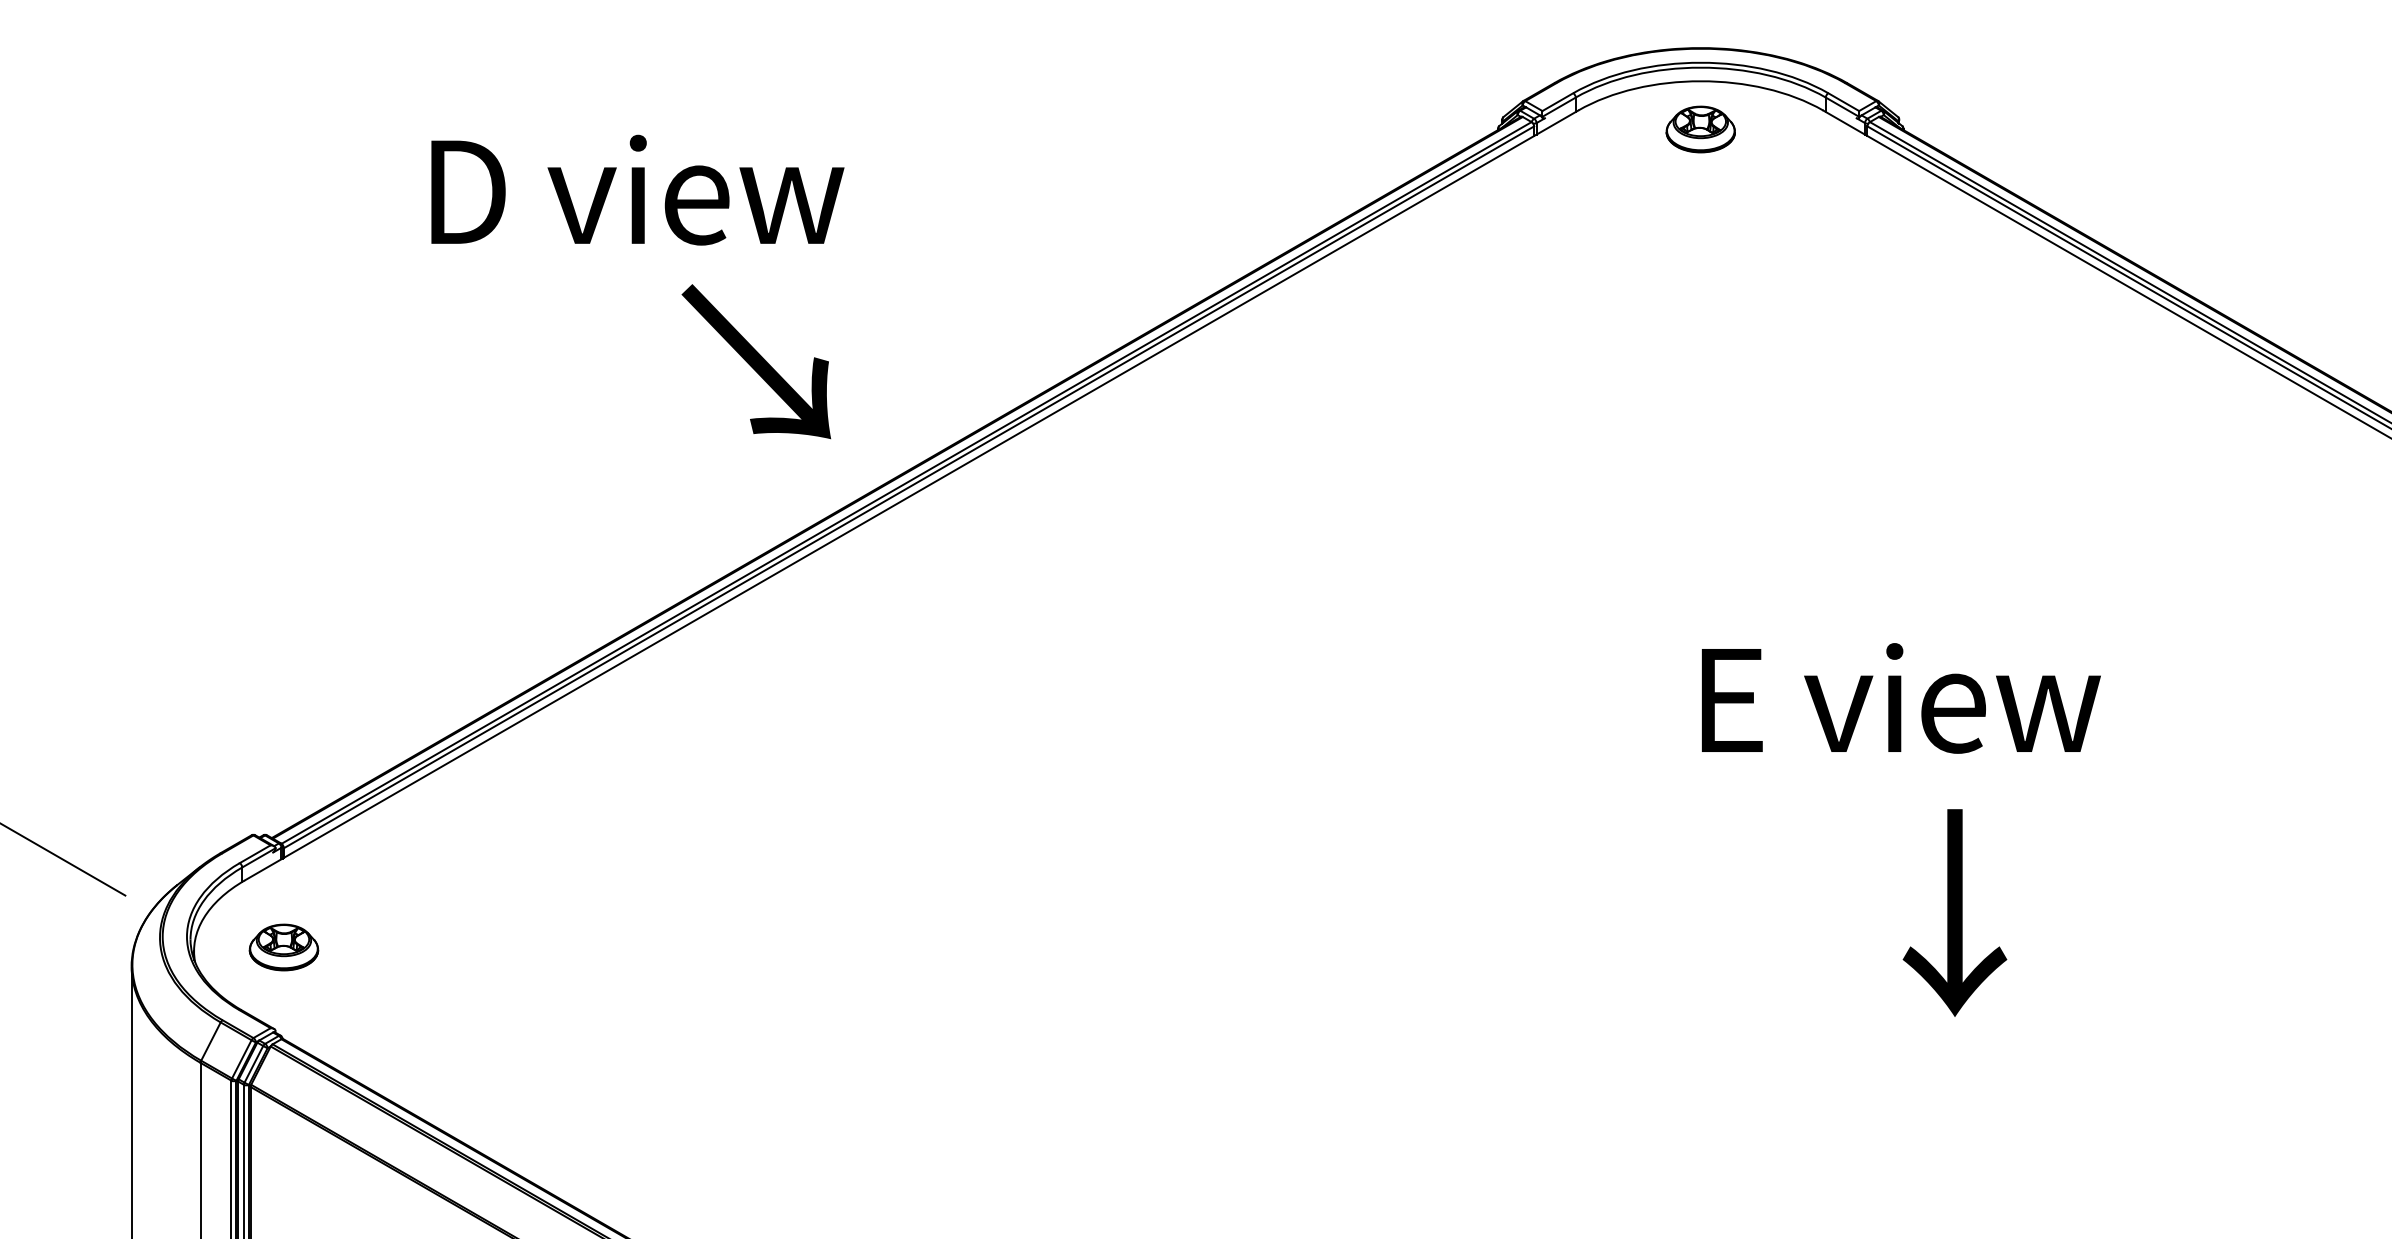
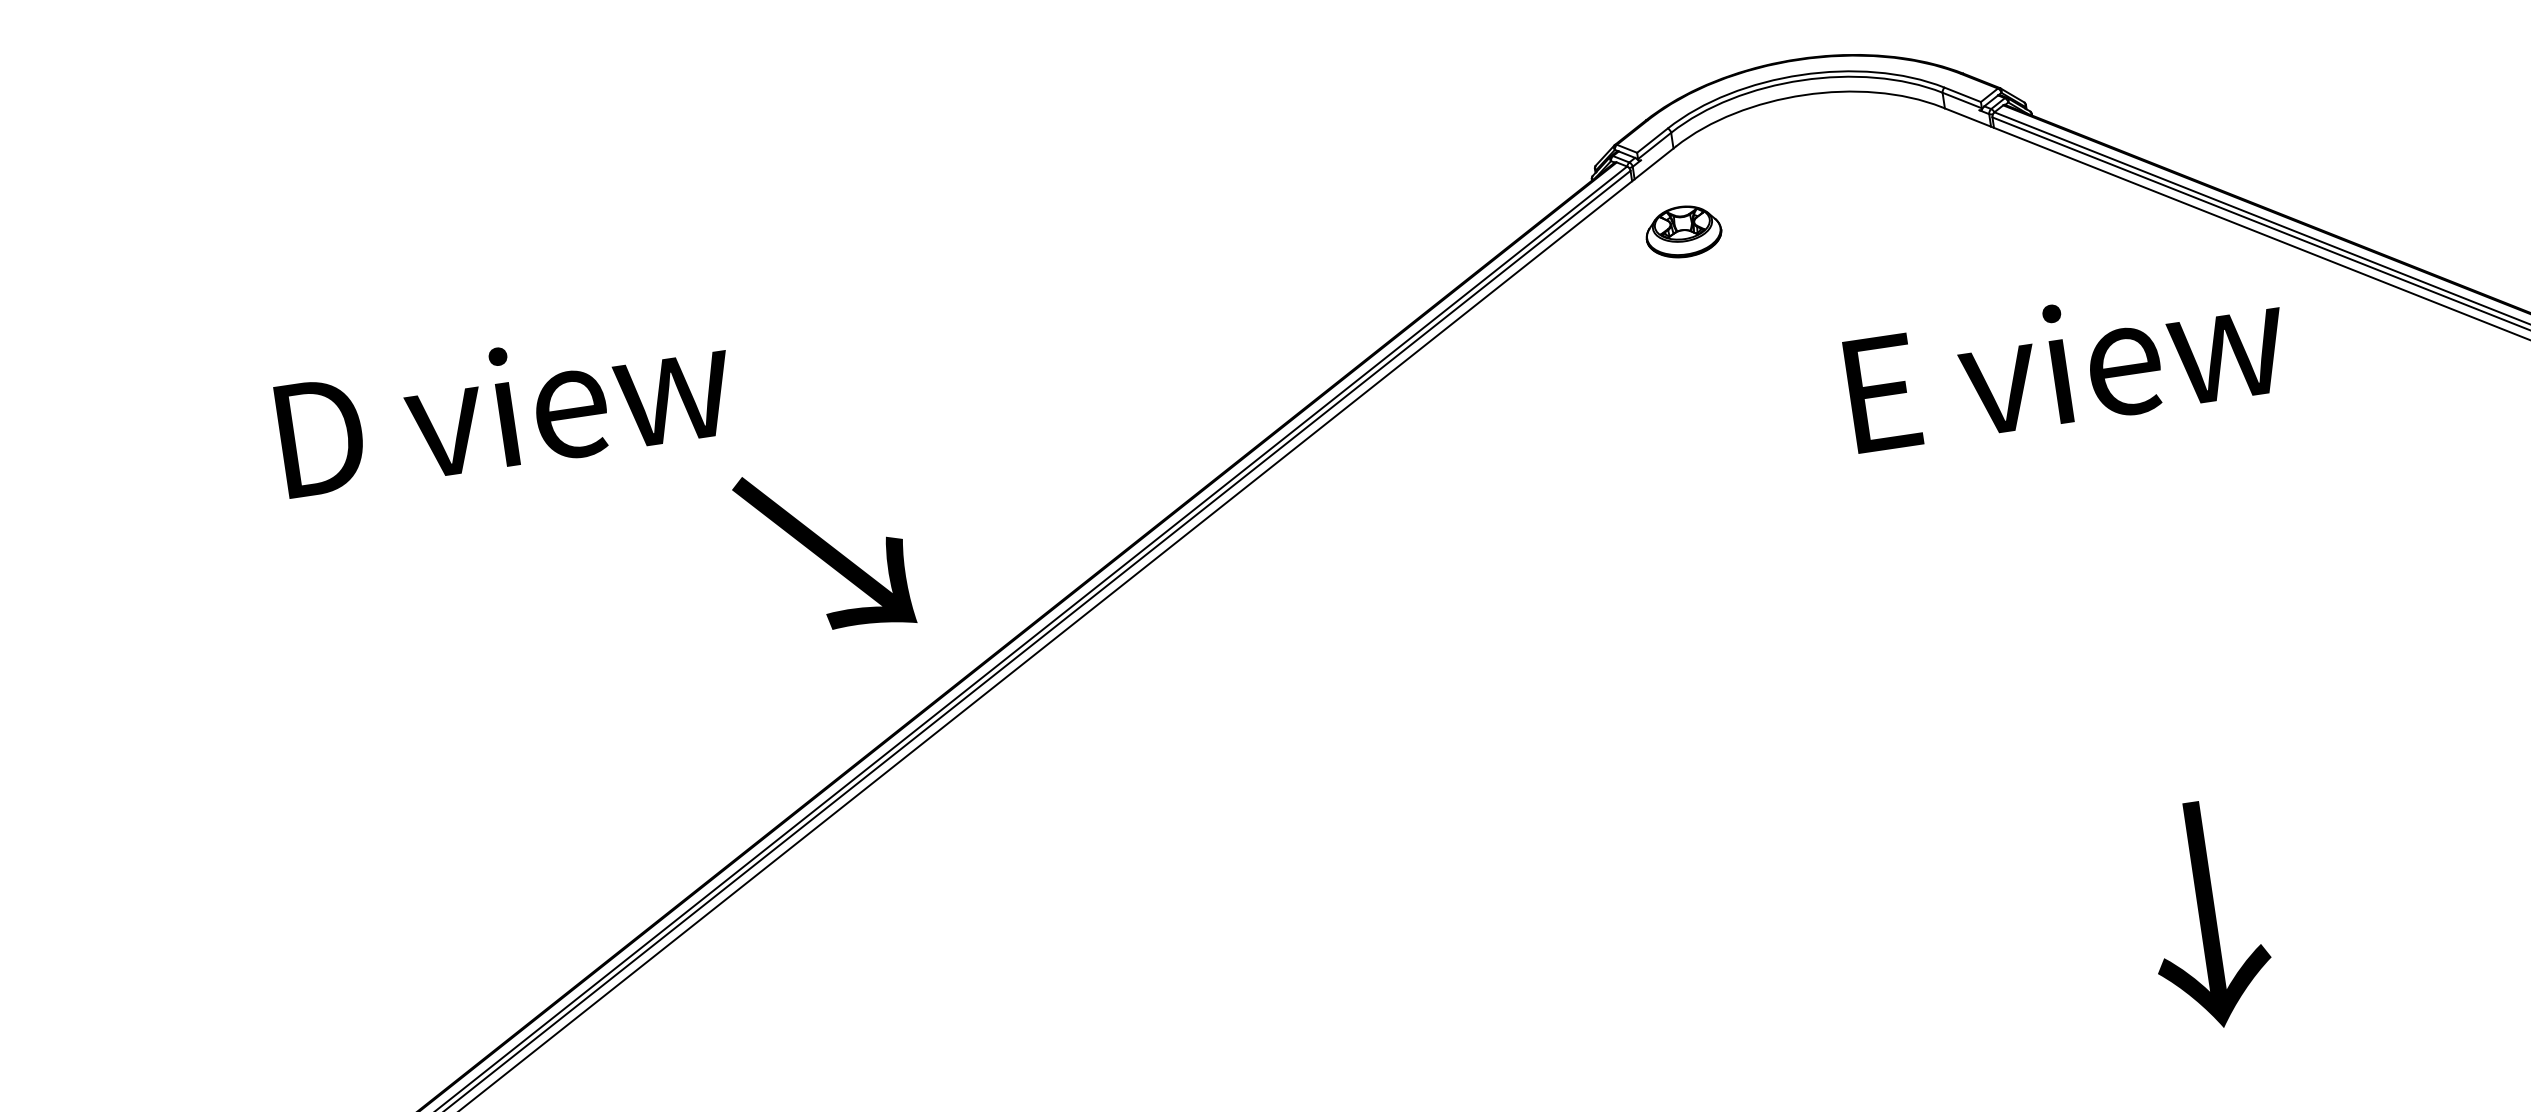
part: (1700, 129) -> (1683, 231), moved
text: (637, 189) -> (504, 407), moved
text: (1901, 698) -> (2066, 363), moved
text: (1954, 912) -> (2206, 914), moved

